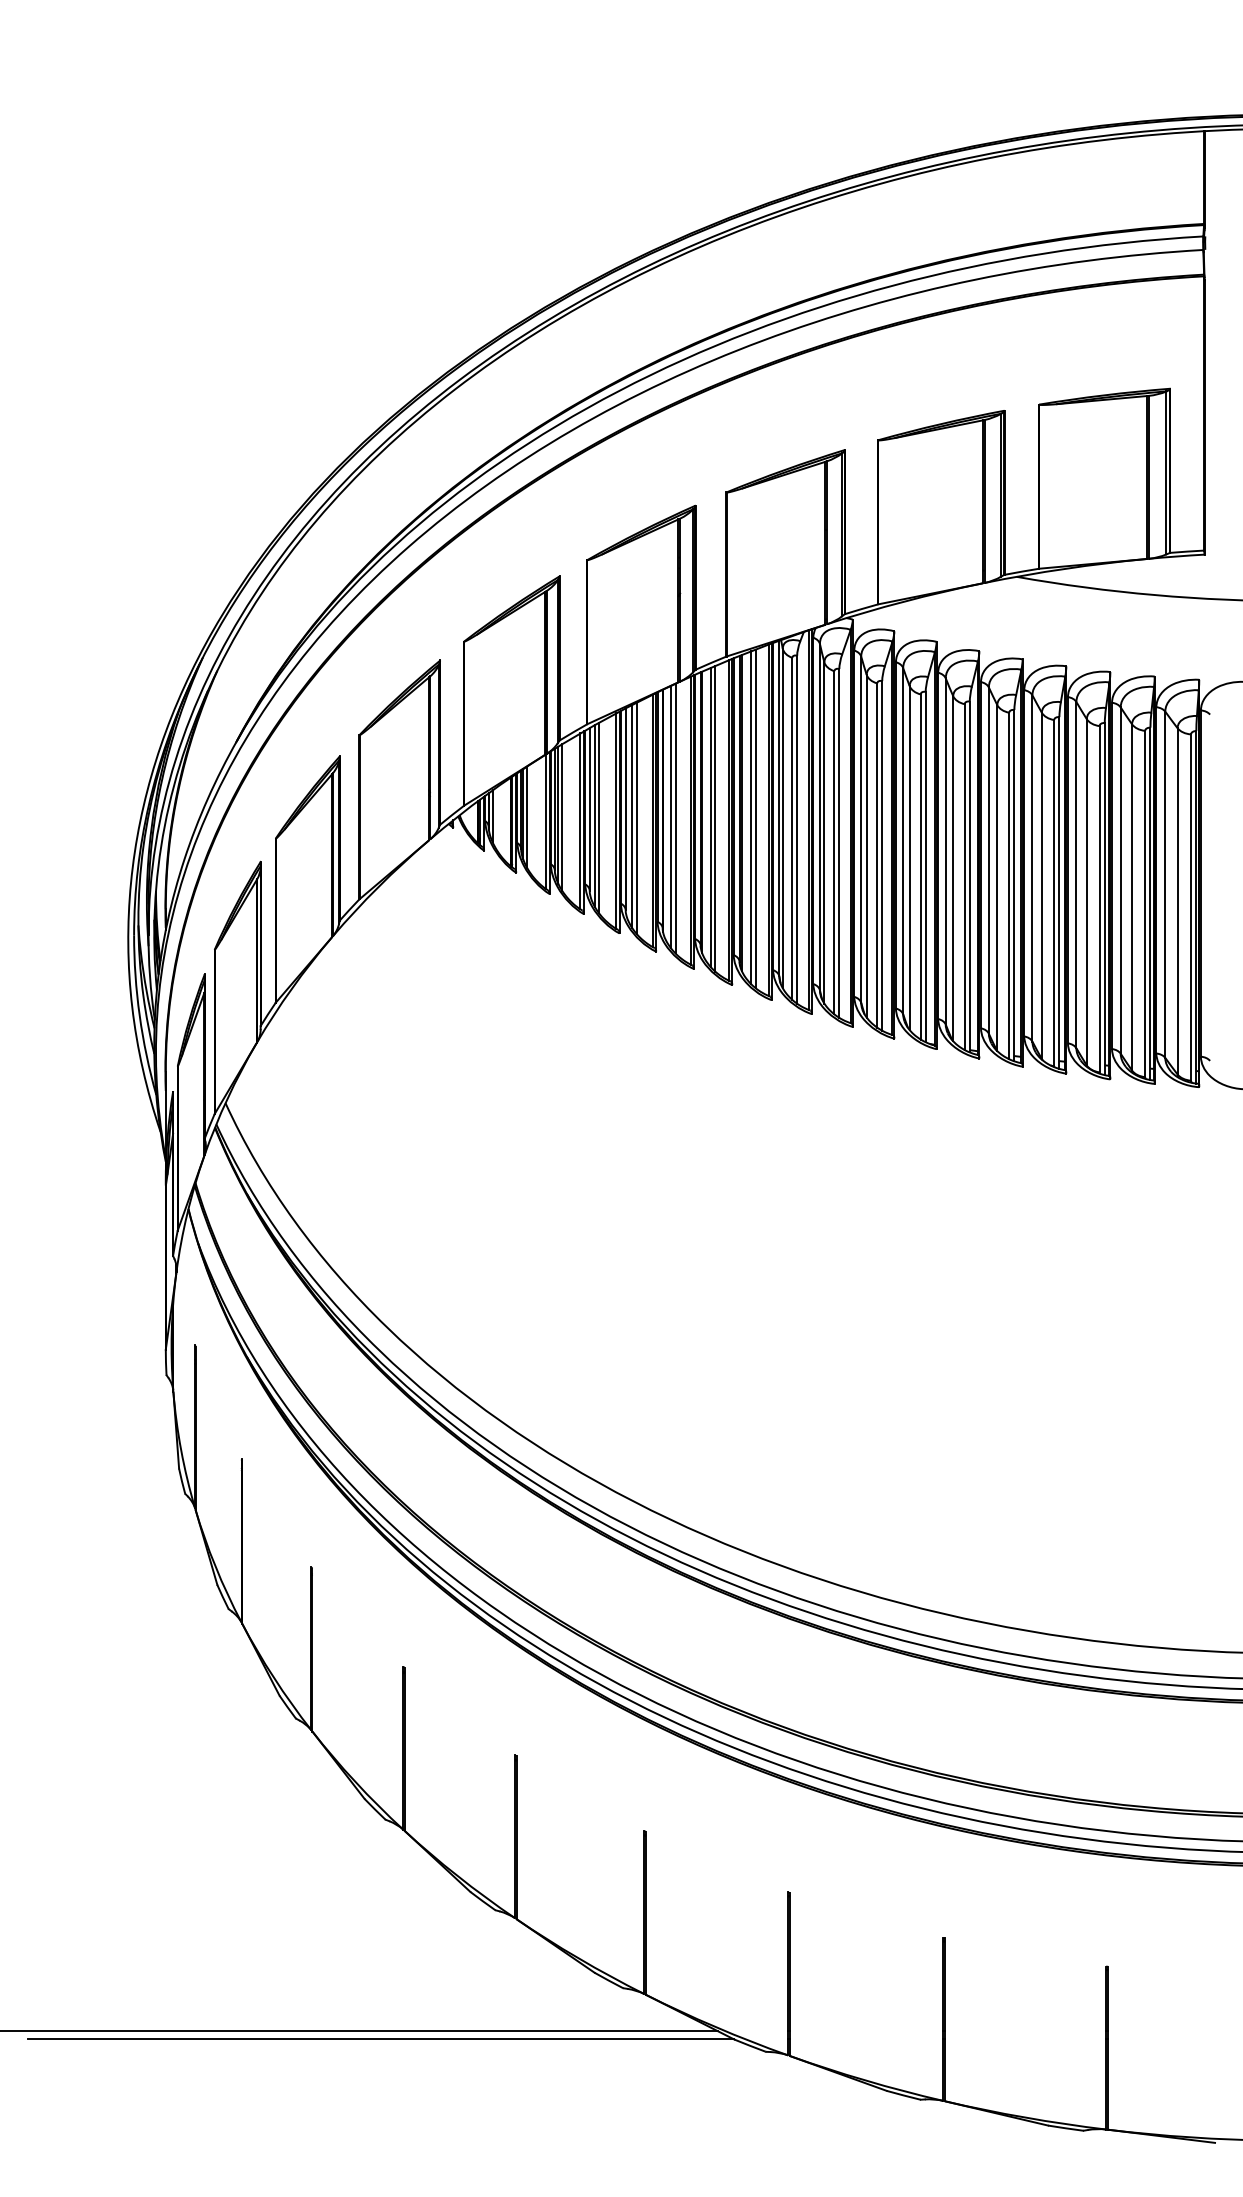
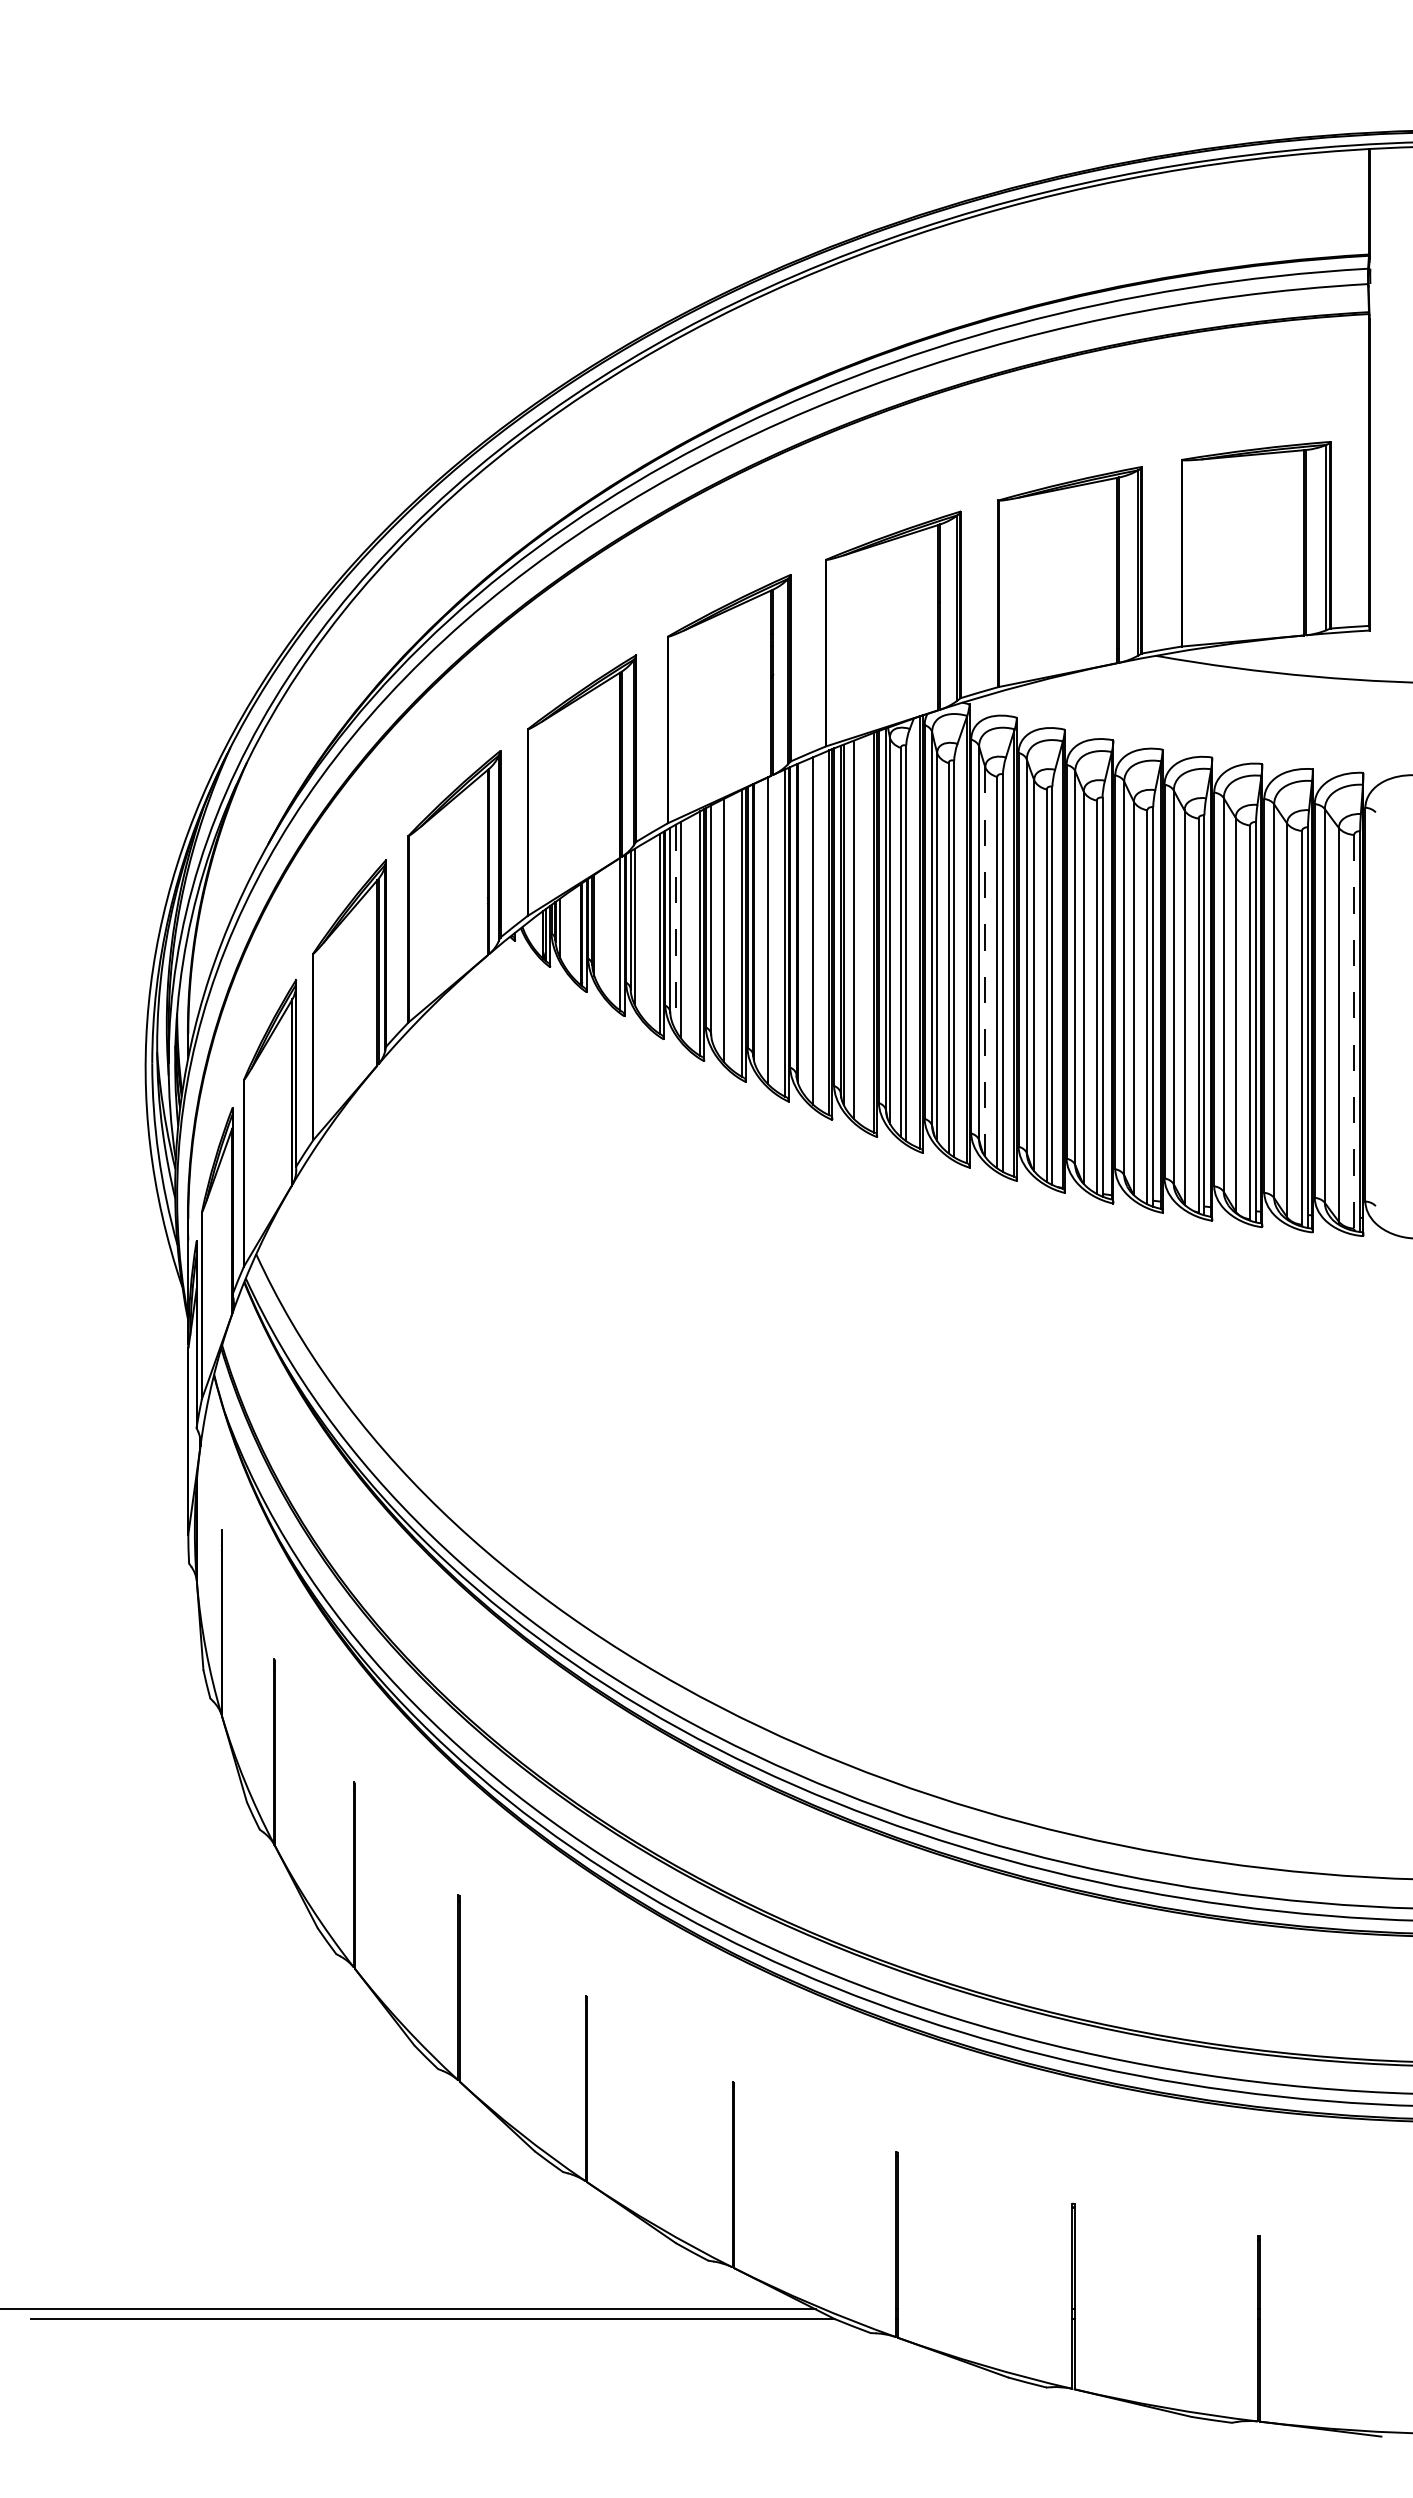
line: (527, 816) -> (599, 928), removed
line: (595, 816) -> (676, 928), solid -> dashed
line: (632, 816) -> (718, 928), removed
line: (670, 816) -> (762, 928), removed
line: (562, 817) -> (639, 929), removed
line: (710, 817) -> (807, 929), removed
line: (756, 818) -> (859, 930), removed
line: (866, 846) -> (985, 962), solid -> dashed
line: (1191, 907) -> (1354, 1031), solid -> dashed

